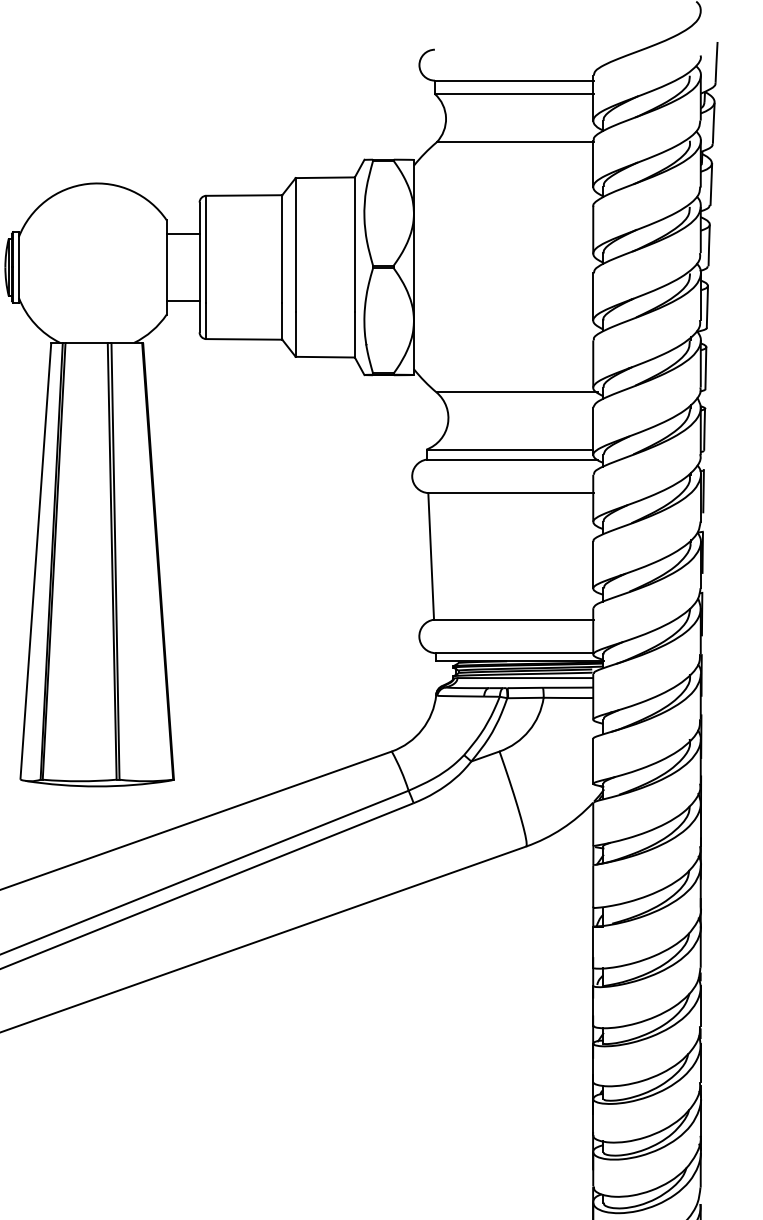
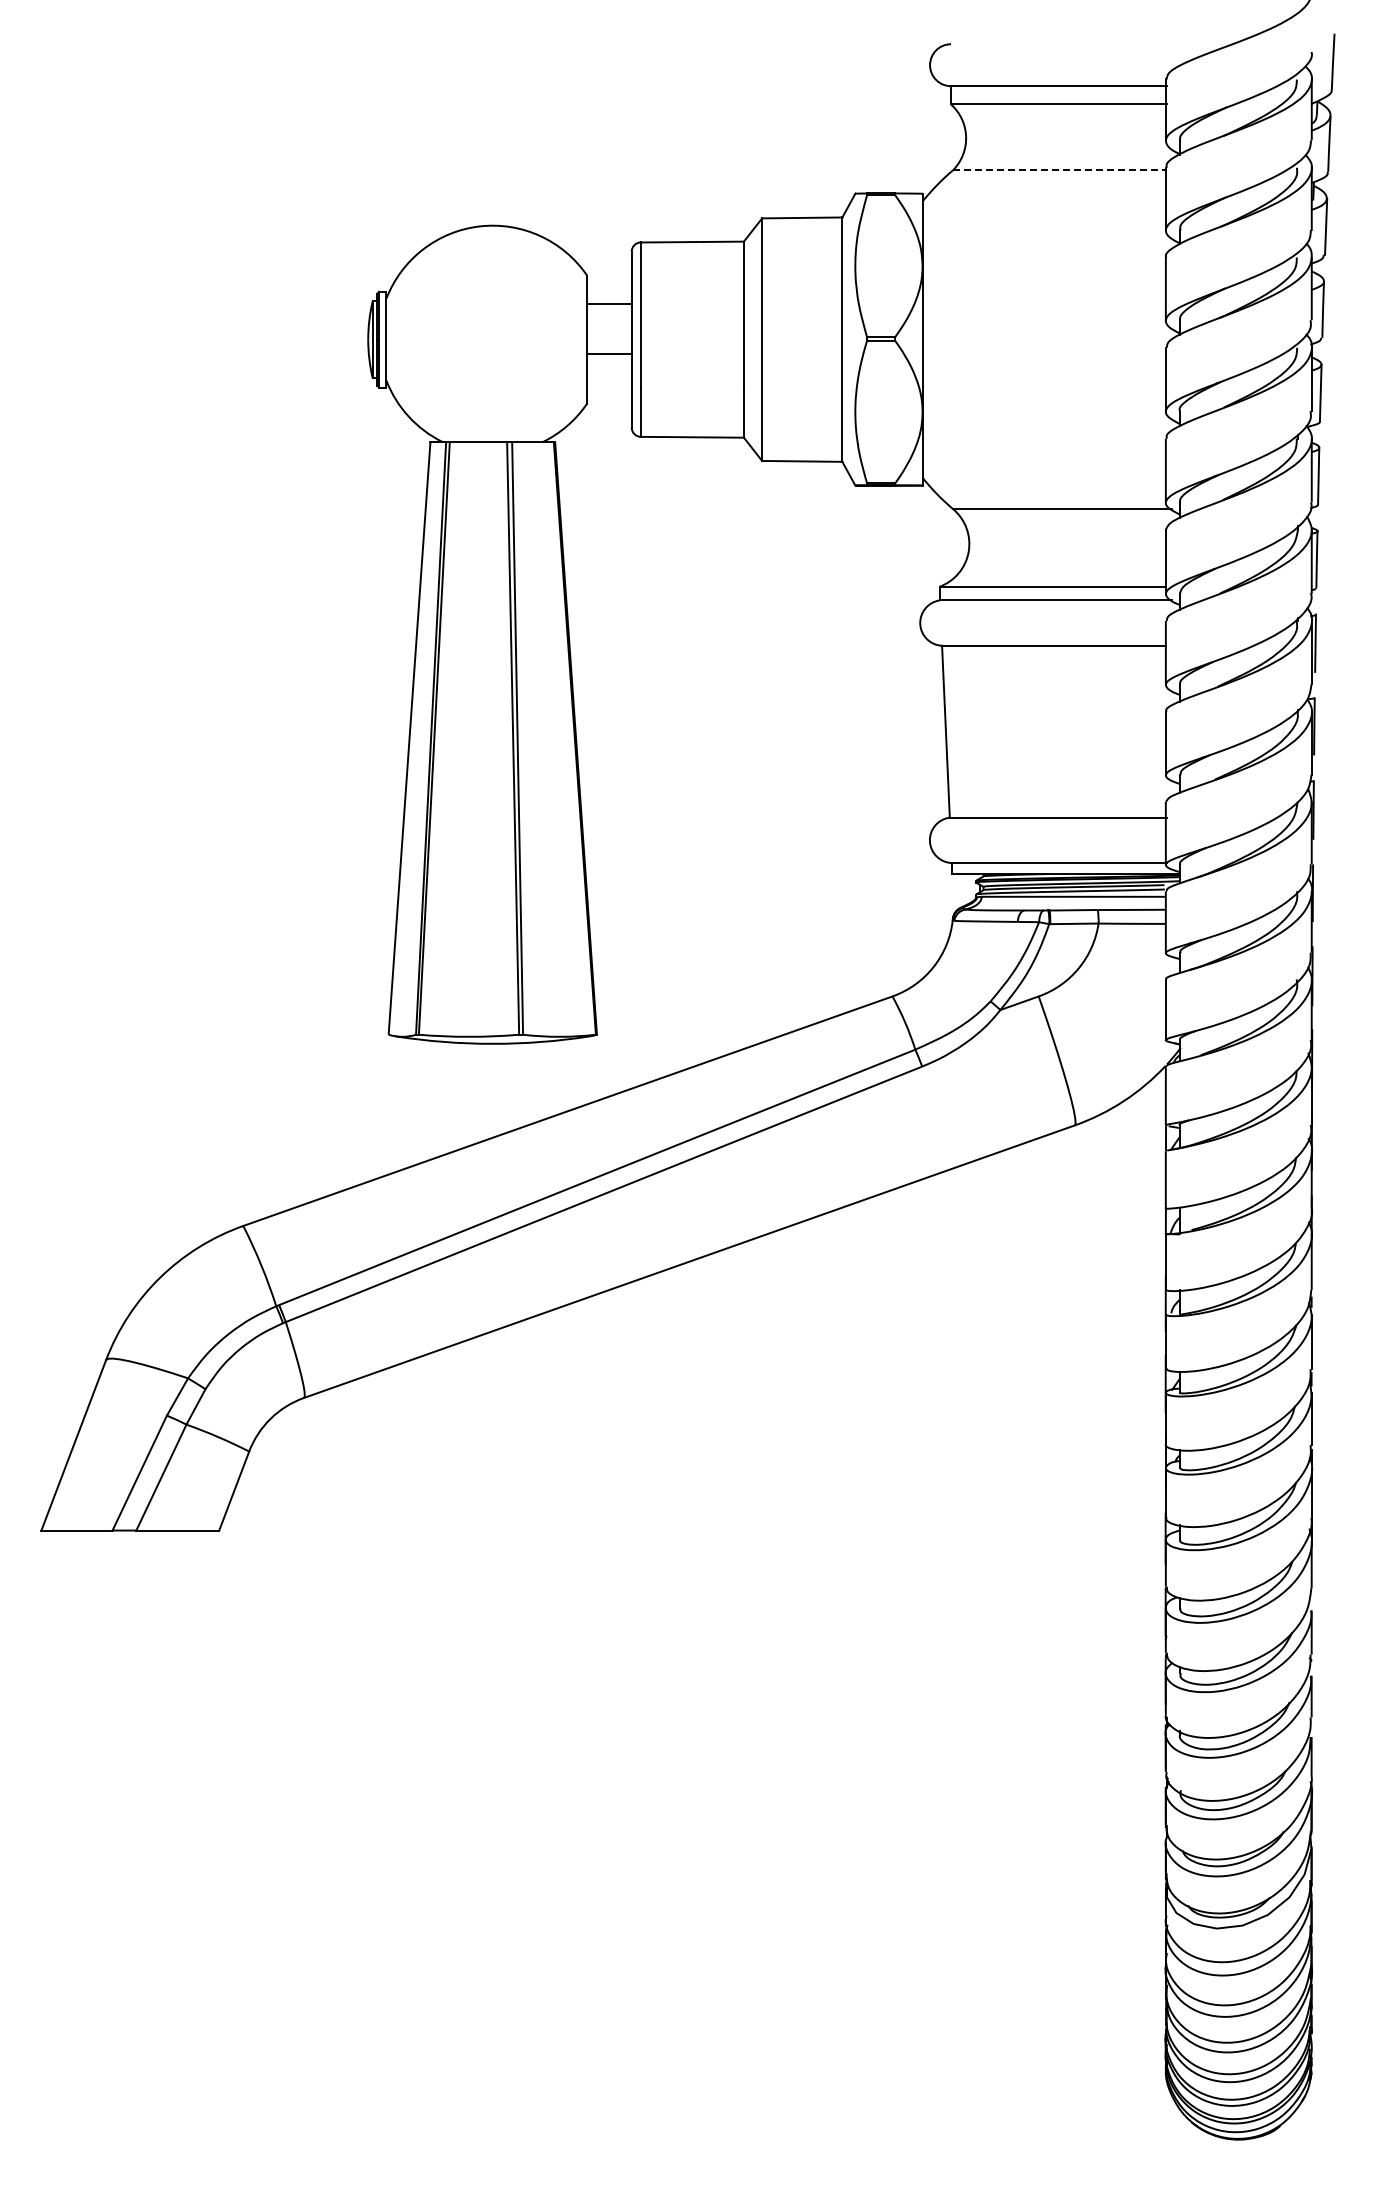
line: (515, 142) -> (1060, 170), solid -> dashed
line: (183, 234) -> (609, 354), moved
line: (183, 301) -> (609, 304), moved

